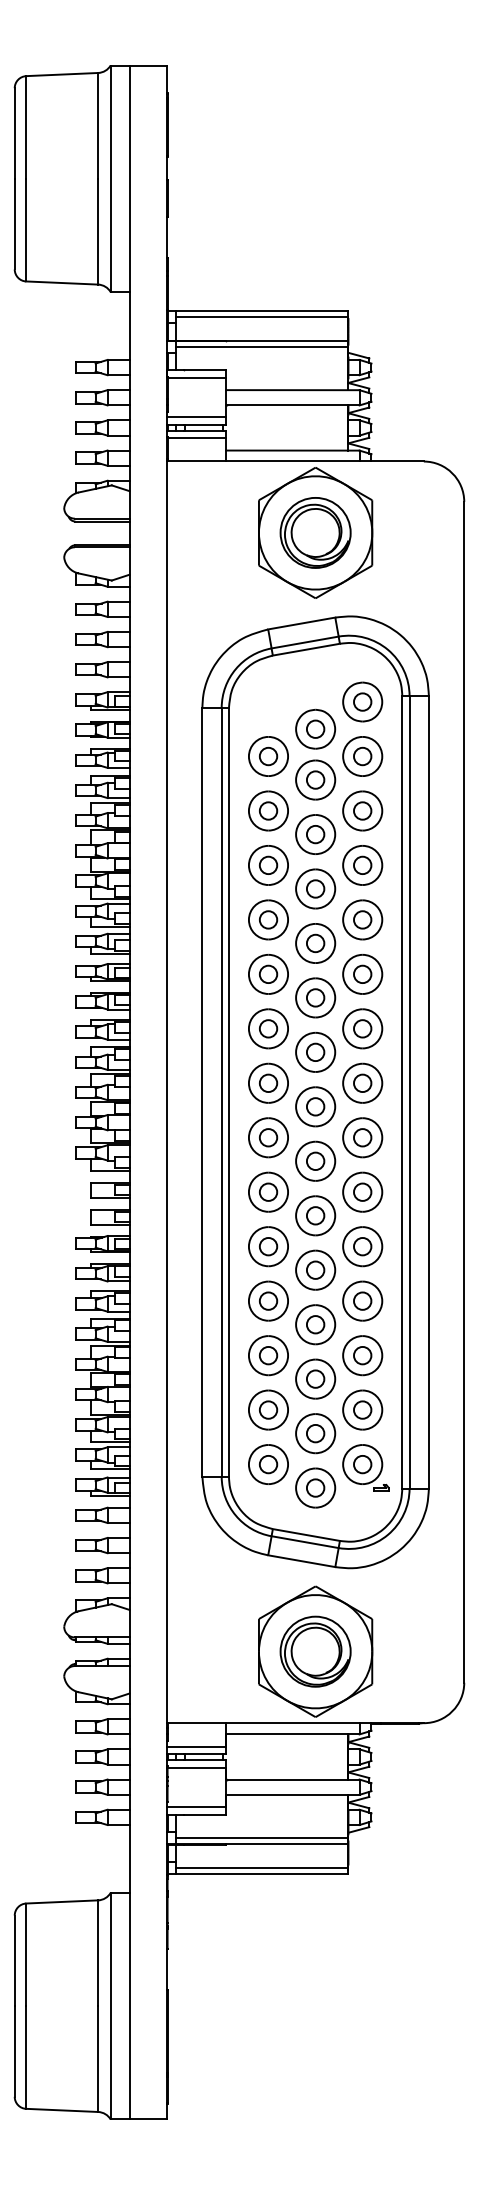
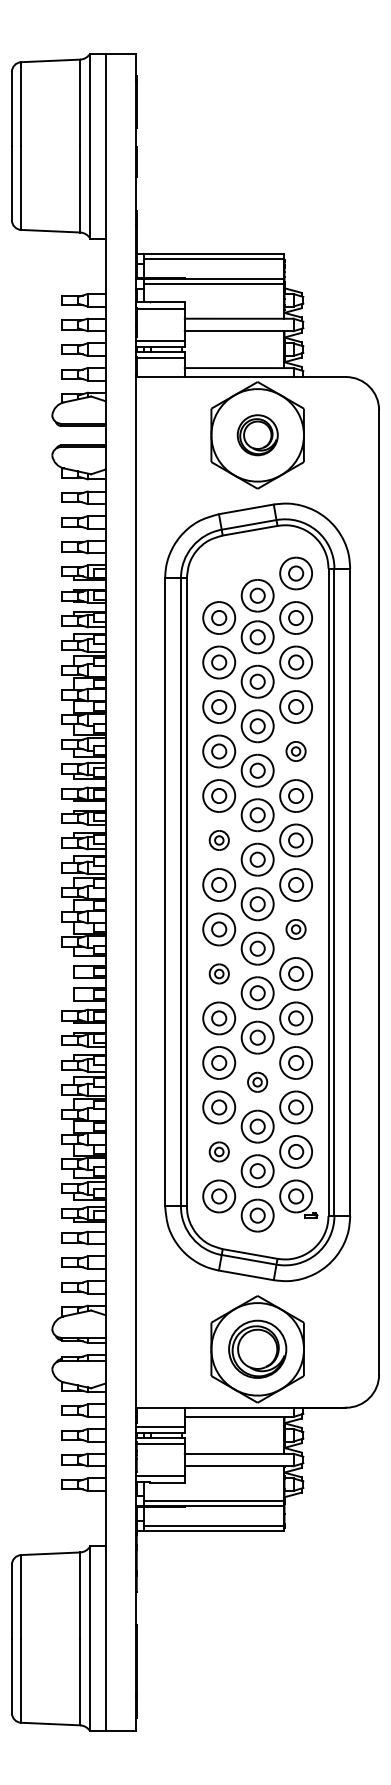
part: (315, 531) -> (257, 434), size x0.7
part: (361, 919) -> (295, 751), size x0.6
part: (268, 1028) -> (219, 840), size x0.6
part: (361, 1137) -> (295, 929), size x0.6
part: (268, 1191) -> (219, 973), size x0.6
part: (315, 1325) -> (257, 1082), size x0.6
part: (268, 1409) -> (219, 1151), size x0.6

